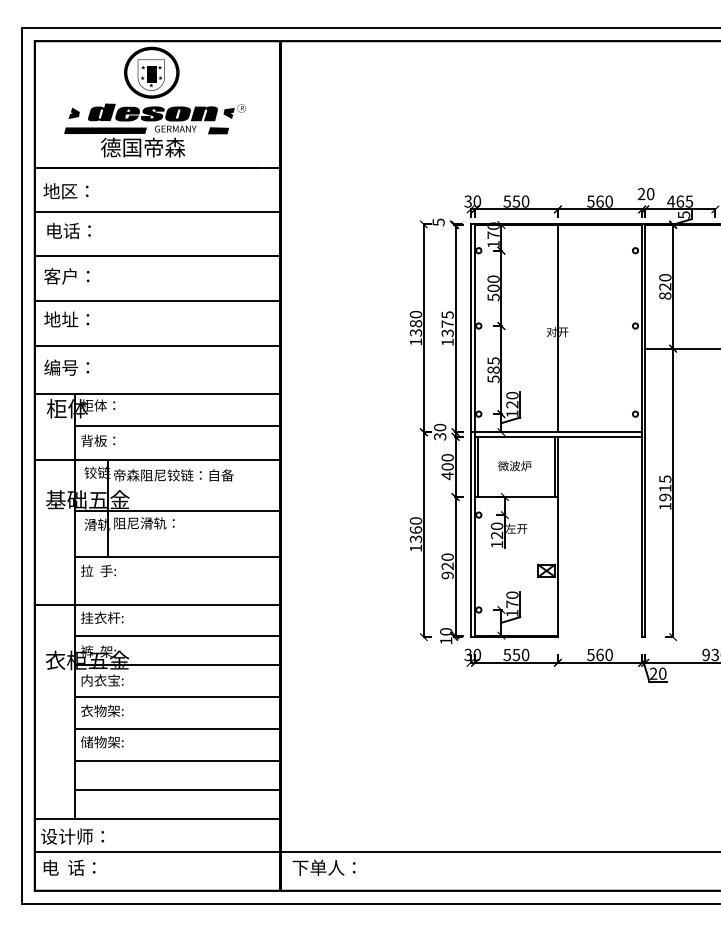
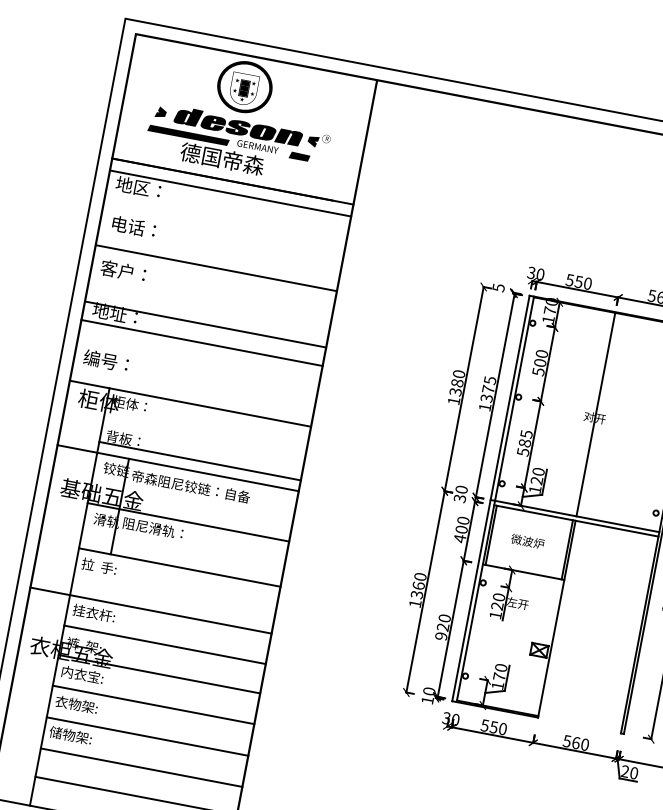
line: (157, 211) -> (230, 193), moved
line: (157, 301) -> (201, 343), moved
line: (157, 346) -> (205, 324), moved
line: (177, 425) -> (199, 461), moved

